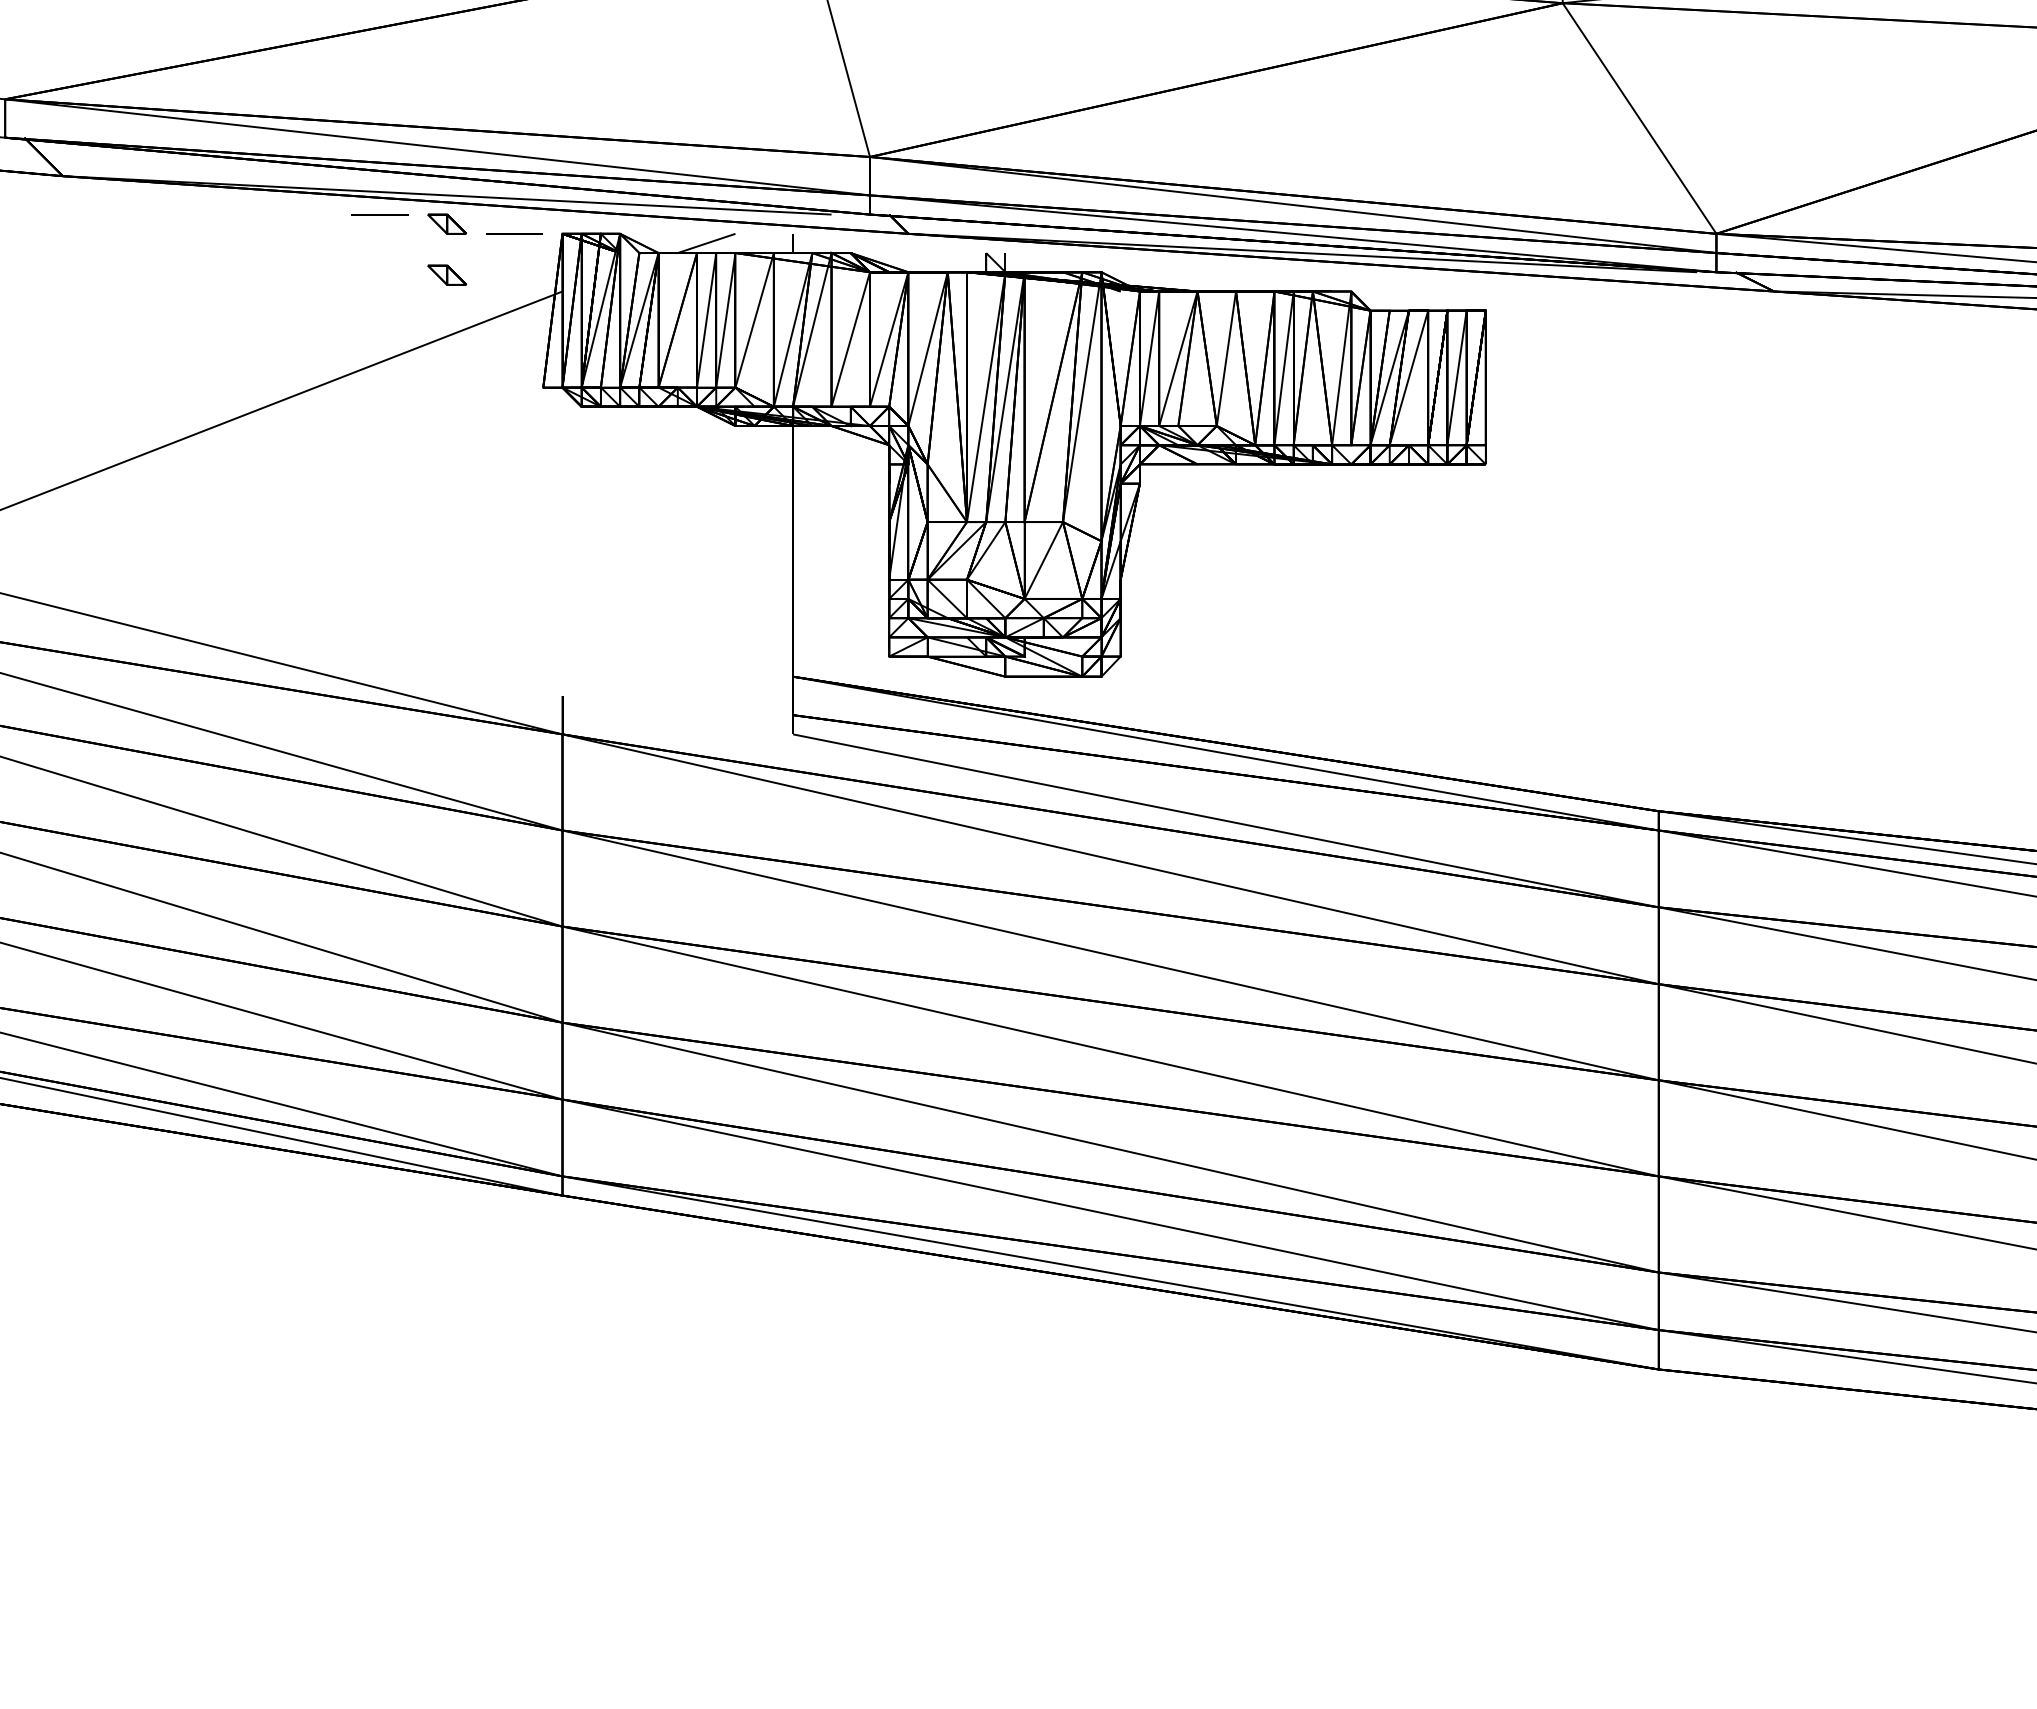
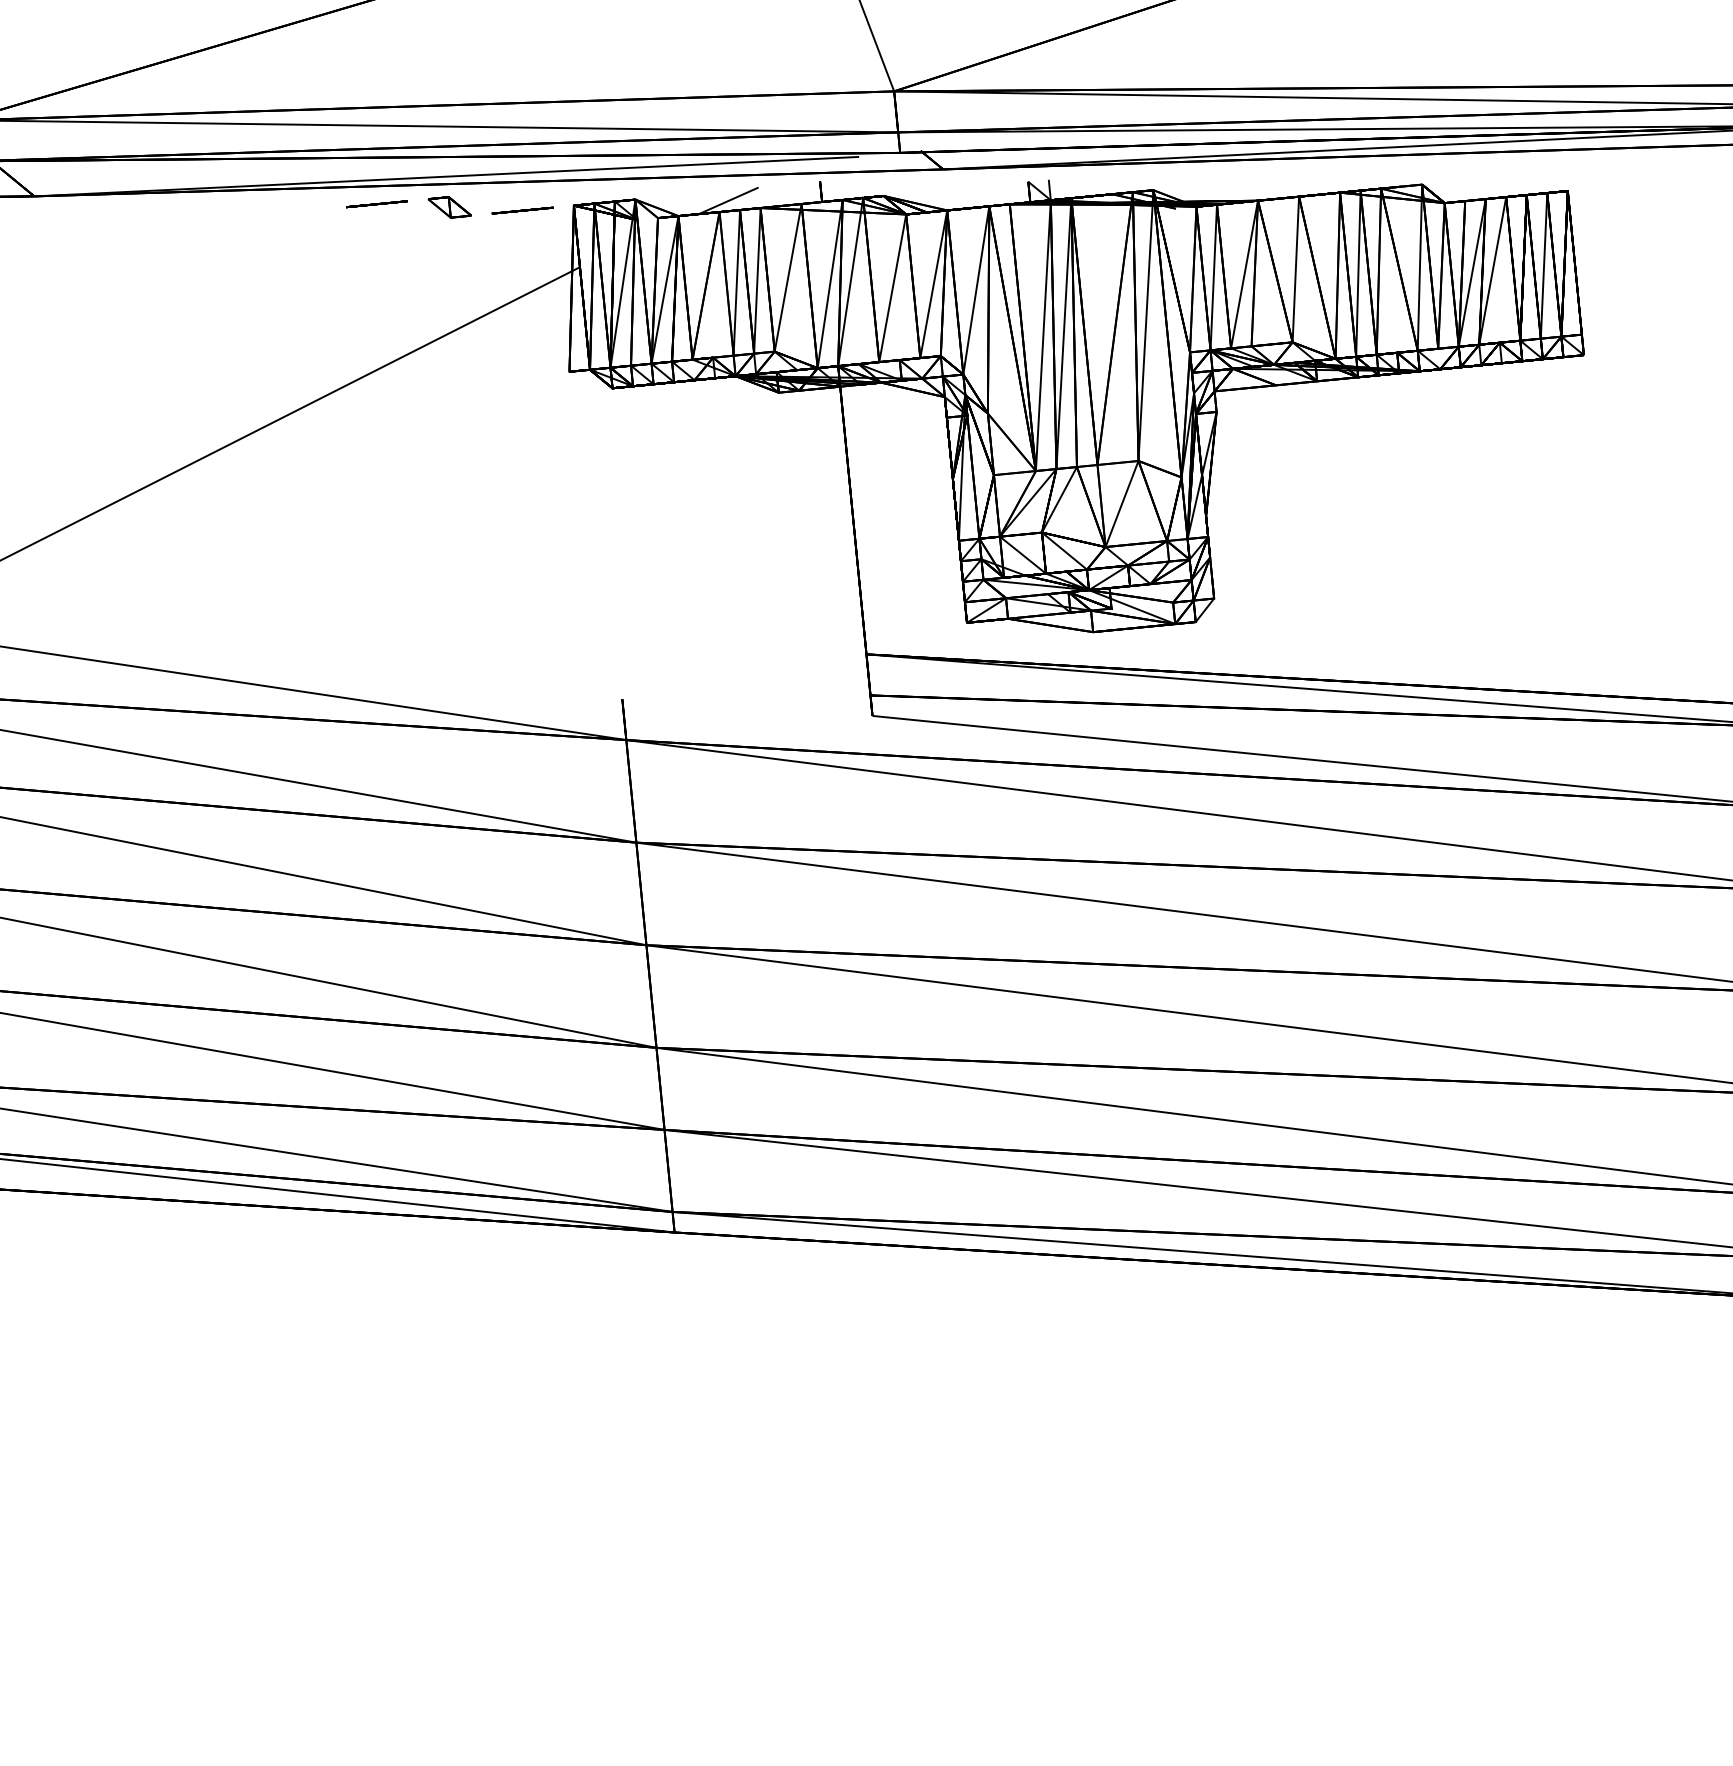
part: (446, 274) -> (454, 261), removed

